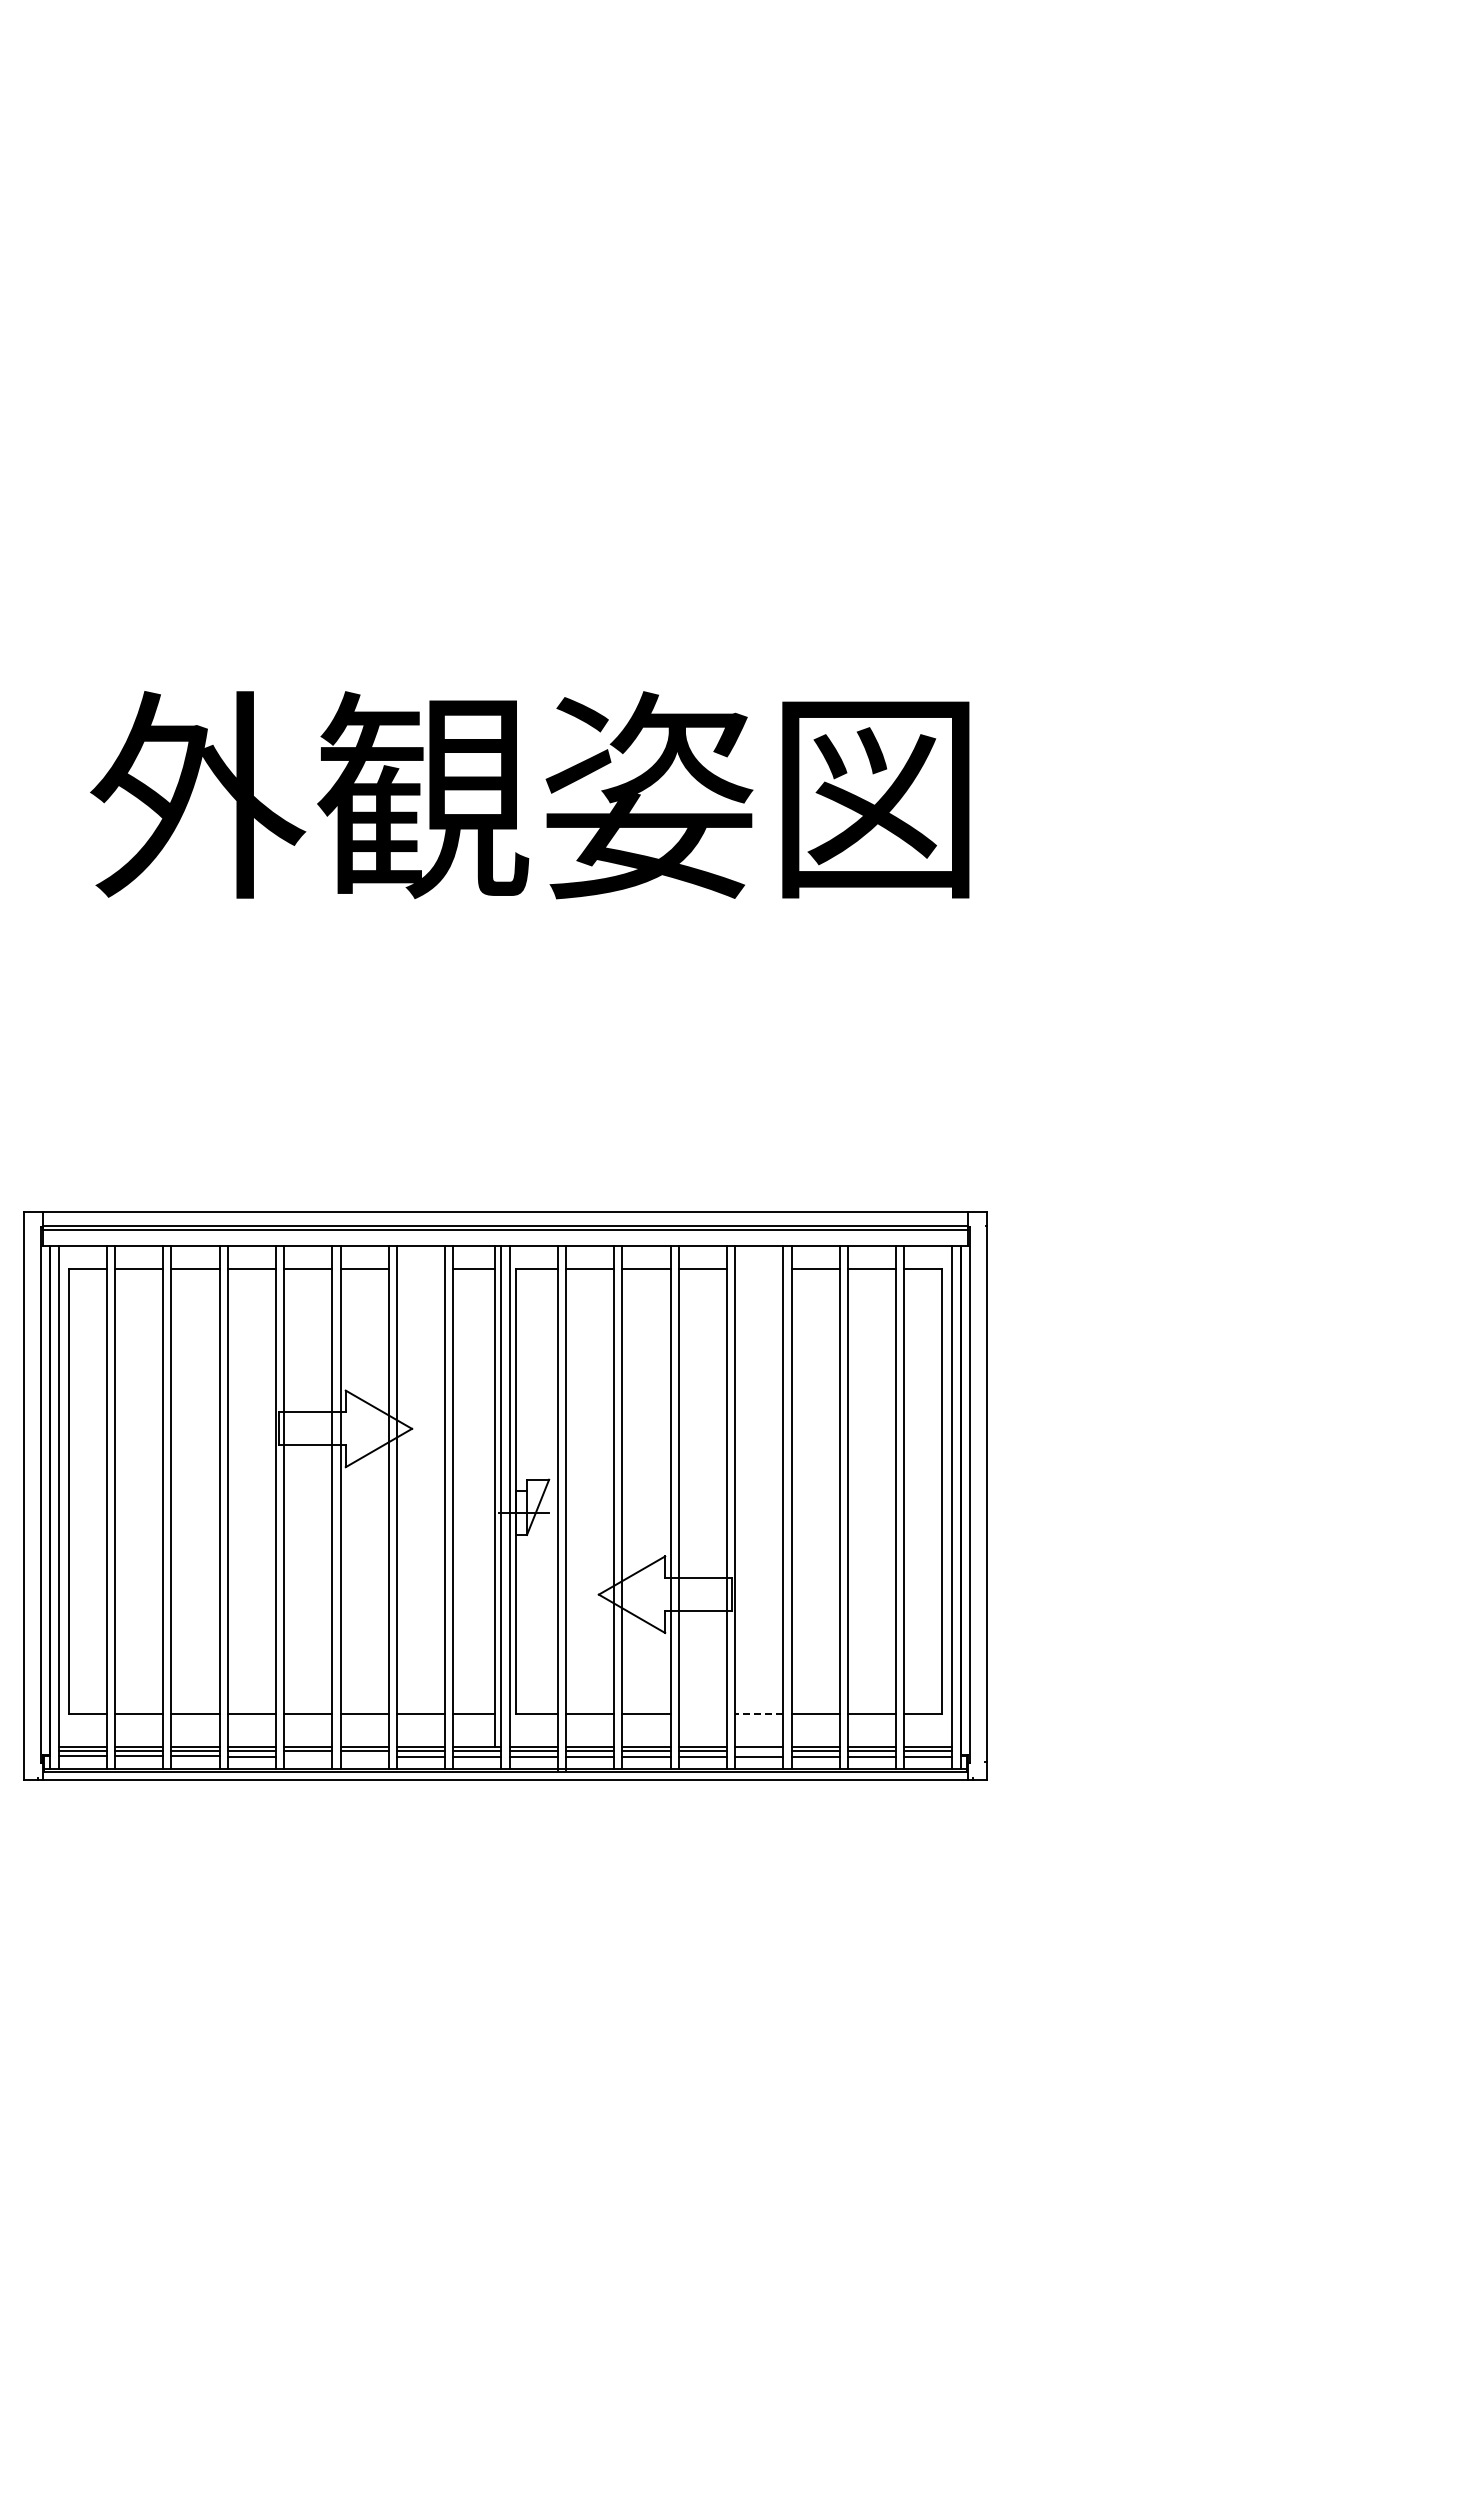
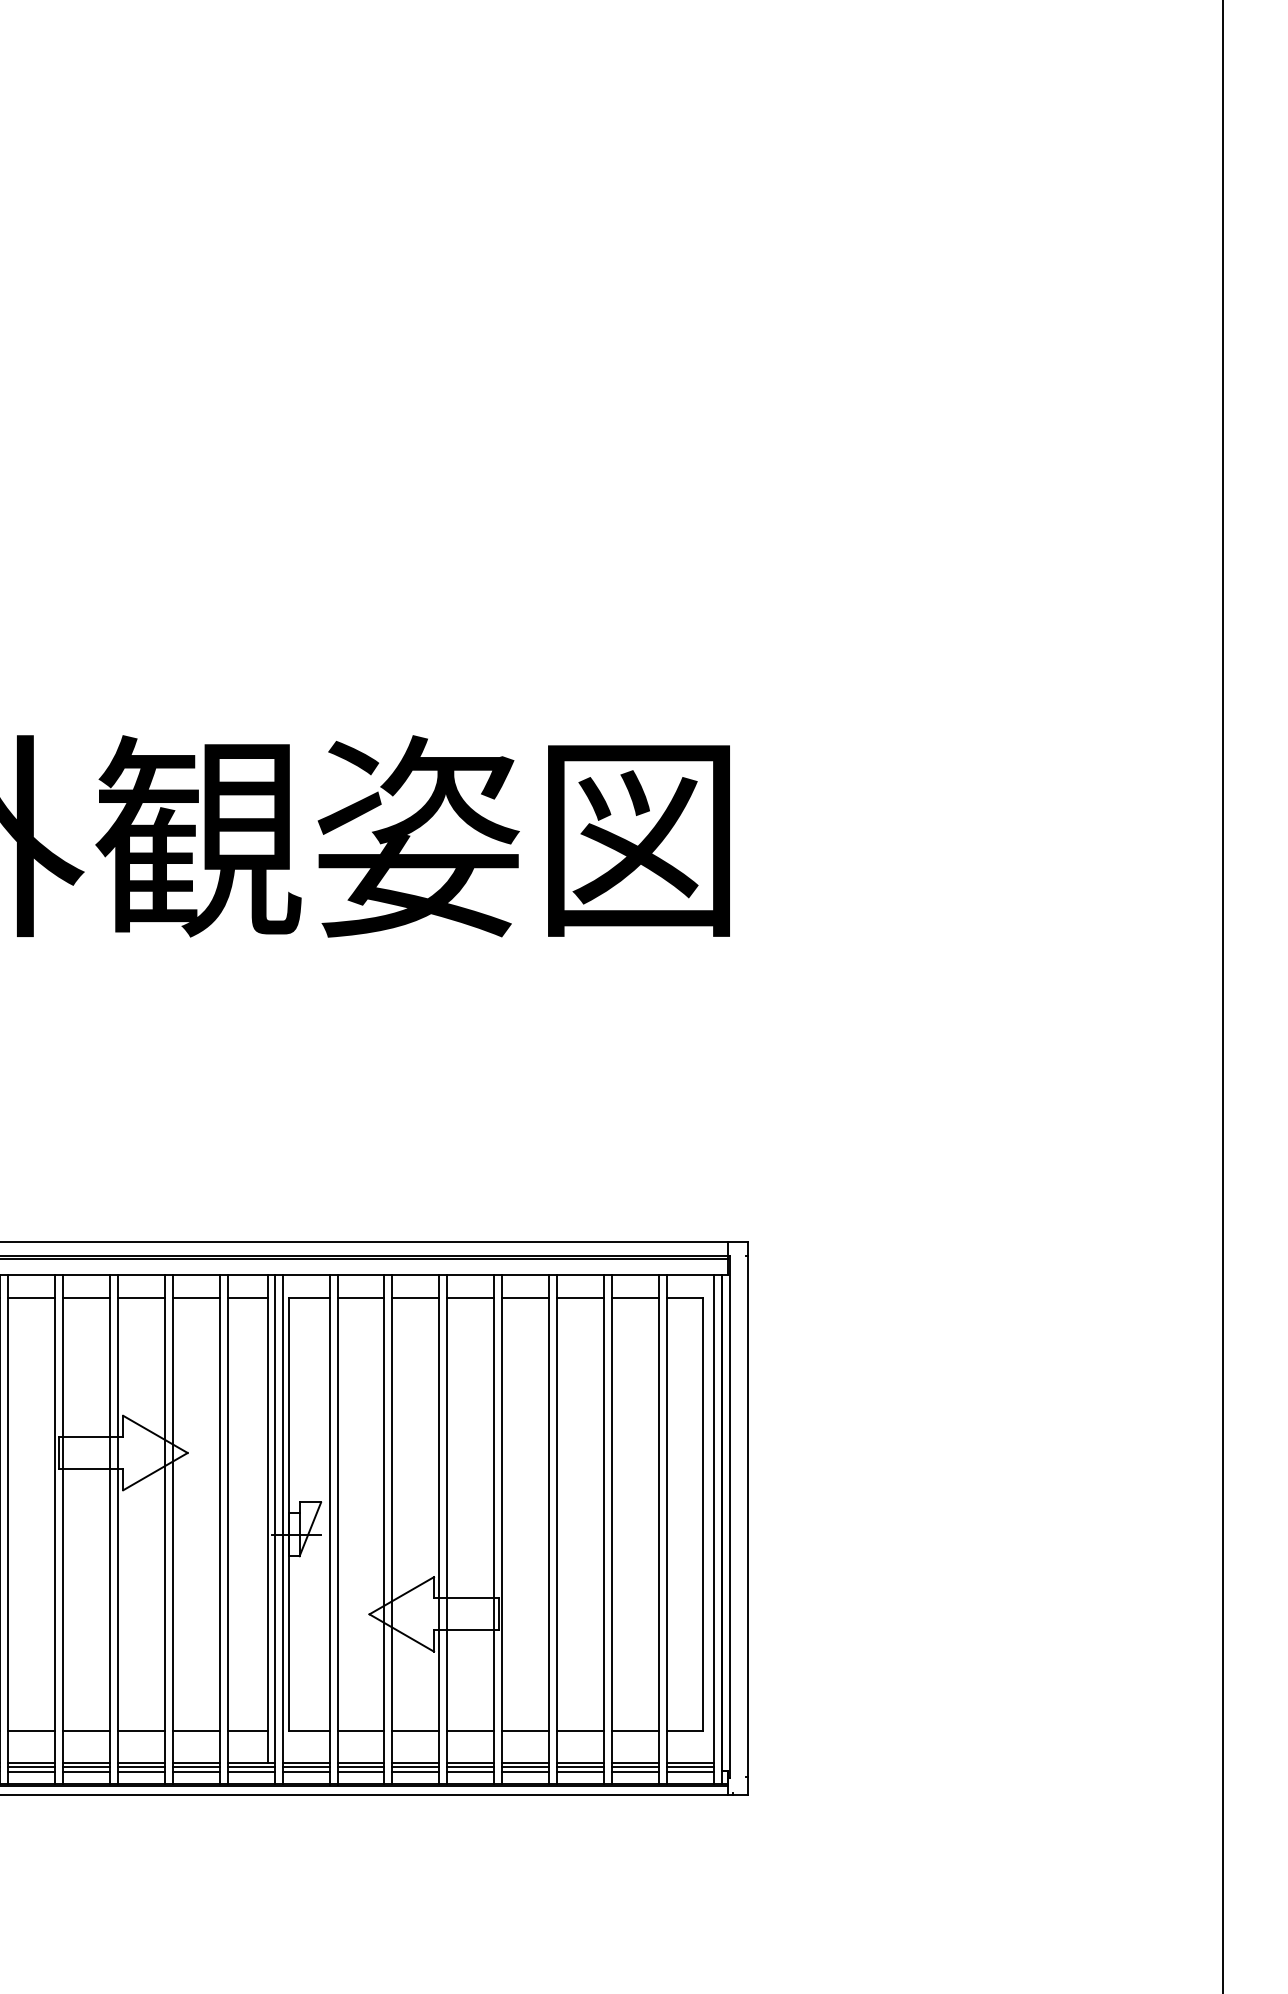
line: (420, 1269) -> (195, 1297), added
line: (759, 1269) -> (525, 1297), added
line: (702, 1714) -> (470, 1730), added
line: (758, 1714) -> (524, 1730), dashed -> solid
line: (759, 1751) -> (525, 1766), added
line: (308, 1757) -> (86, 1772), added
line: (364, 1757) -> (141, 1772), added

